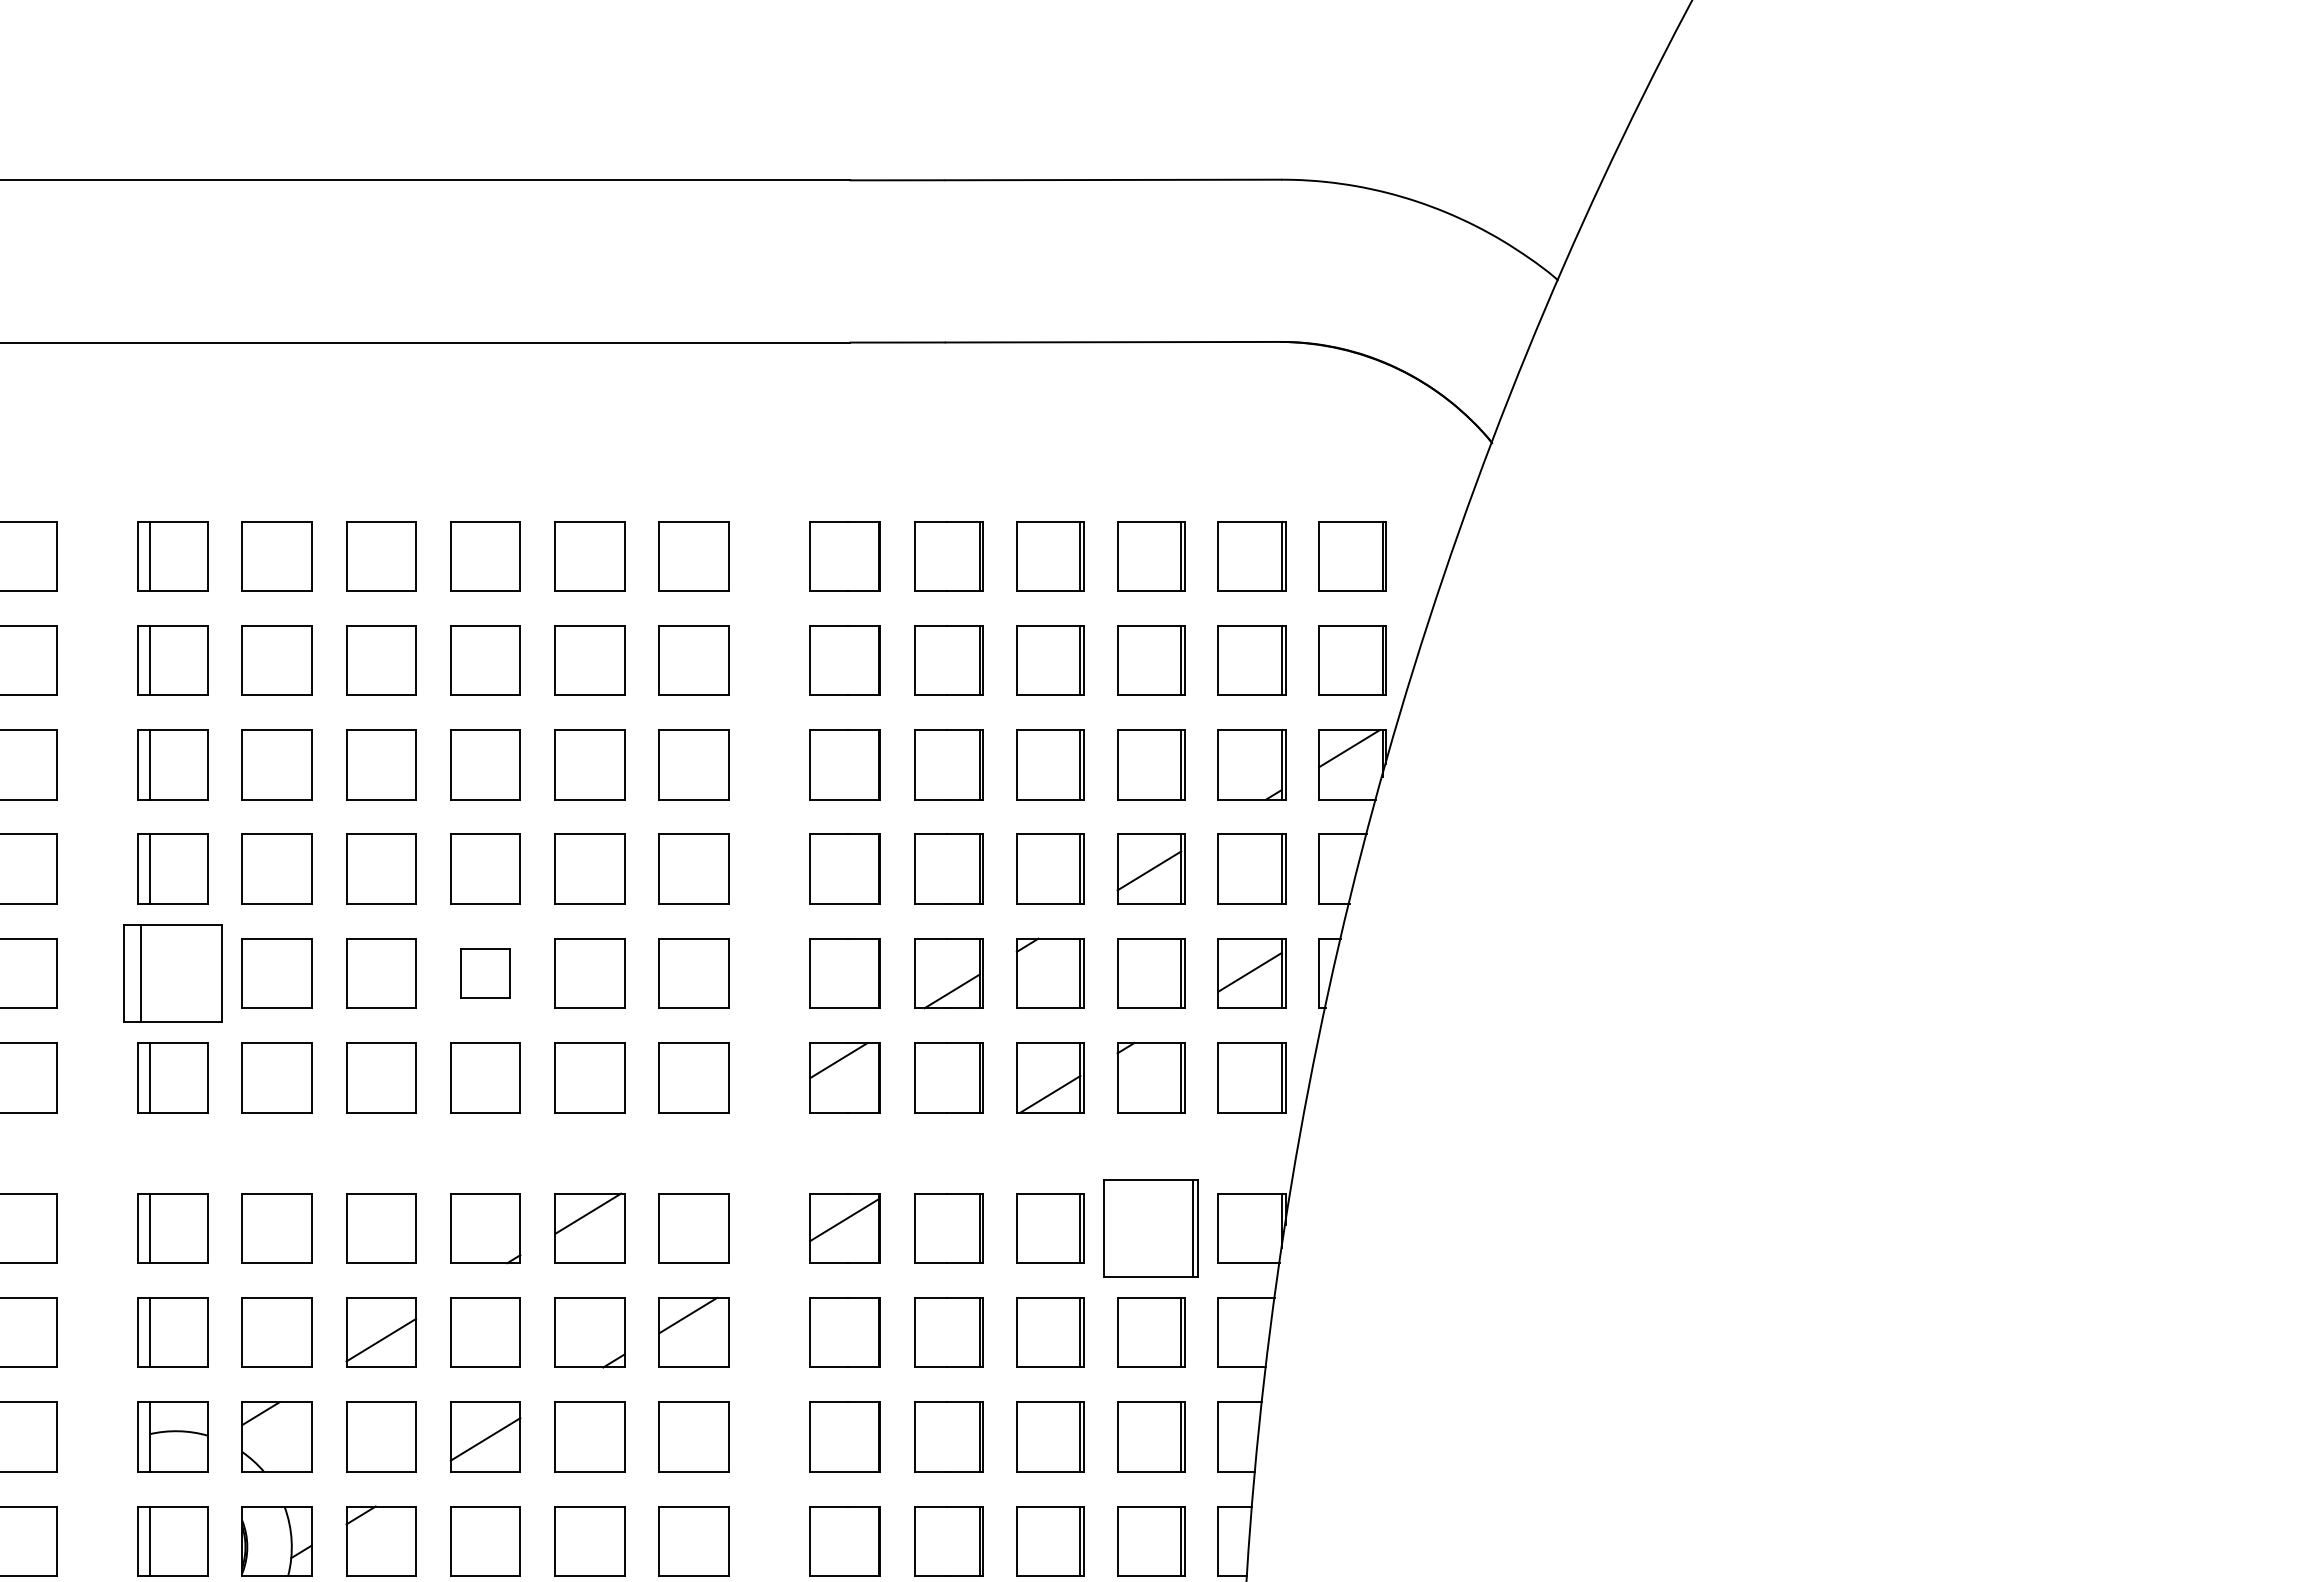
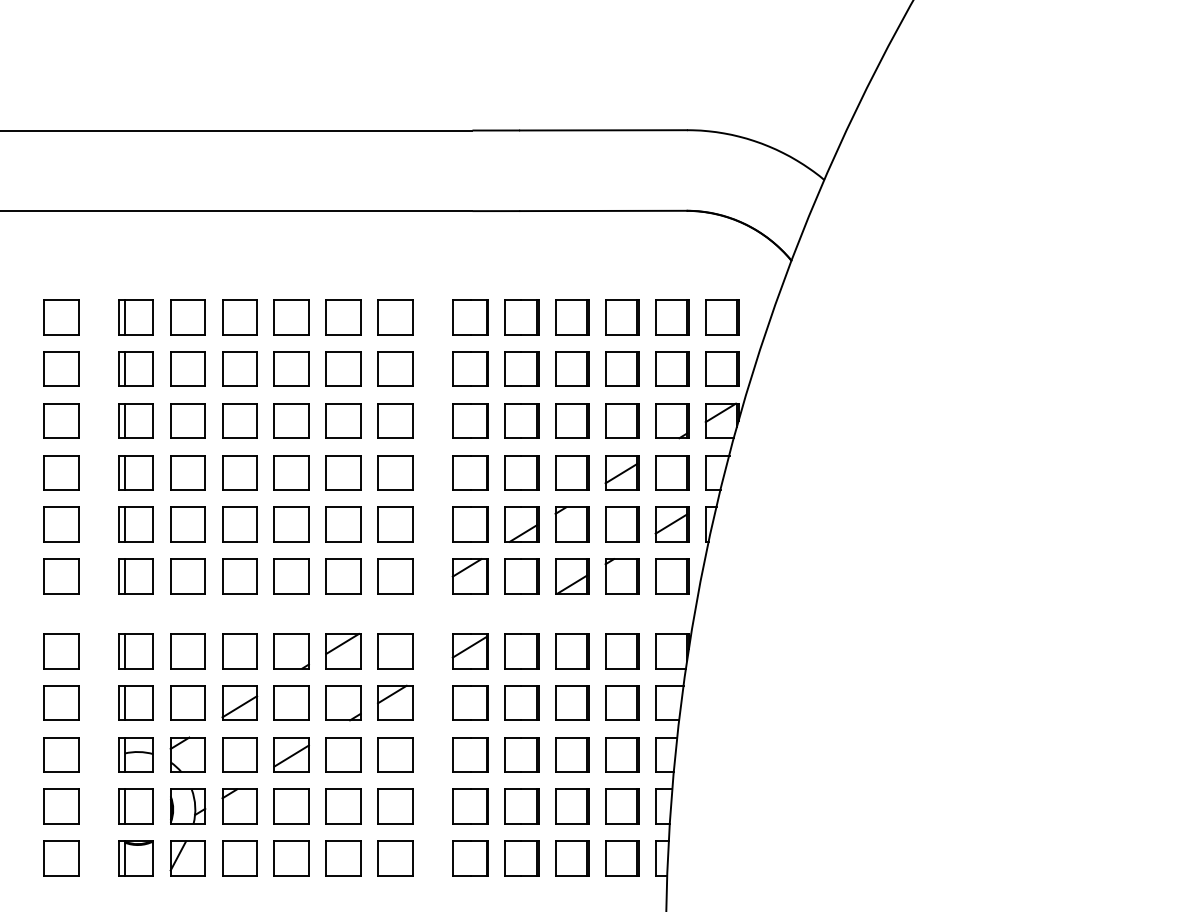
part: (171, 973) -> (135, 524), size x0.71
part: (485, 973) -> (291, 524), size x1.43
part: (1151, 1228) -> (622, 651), size x0.71

